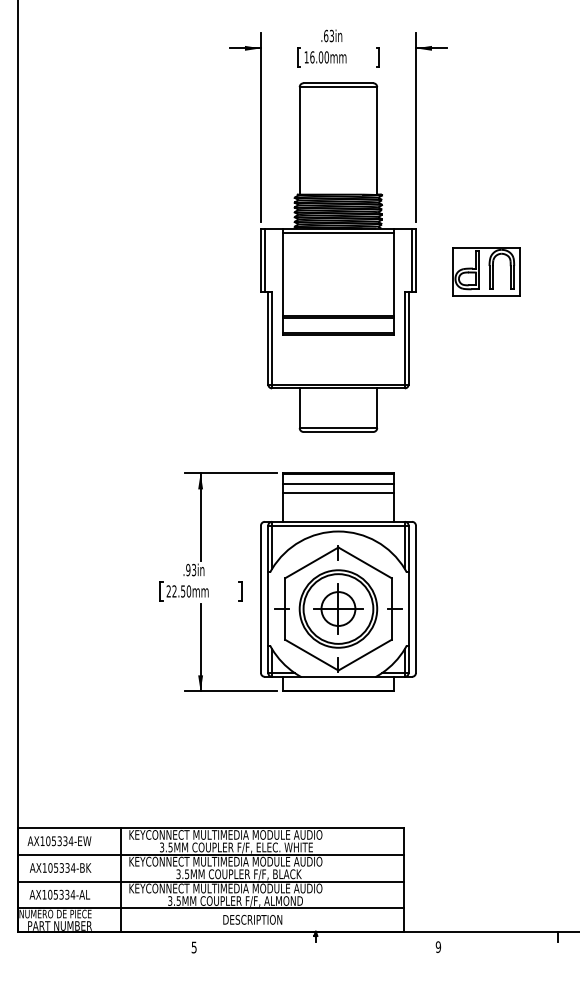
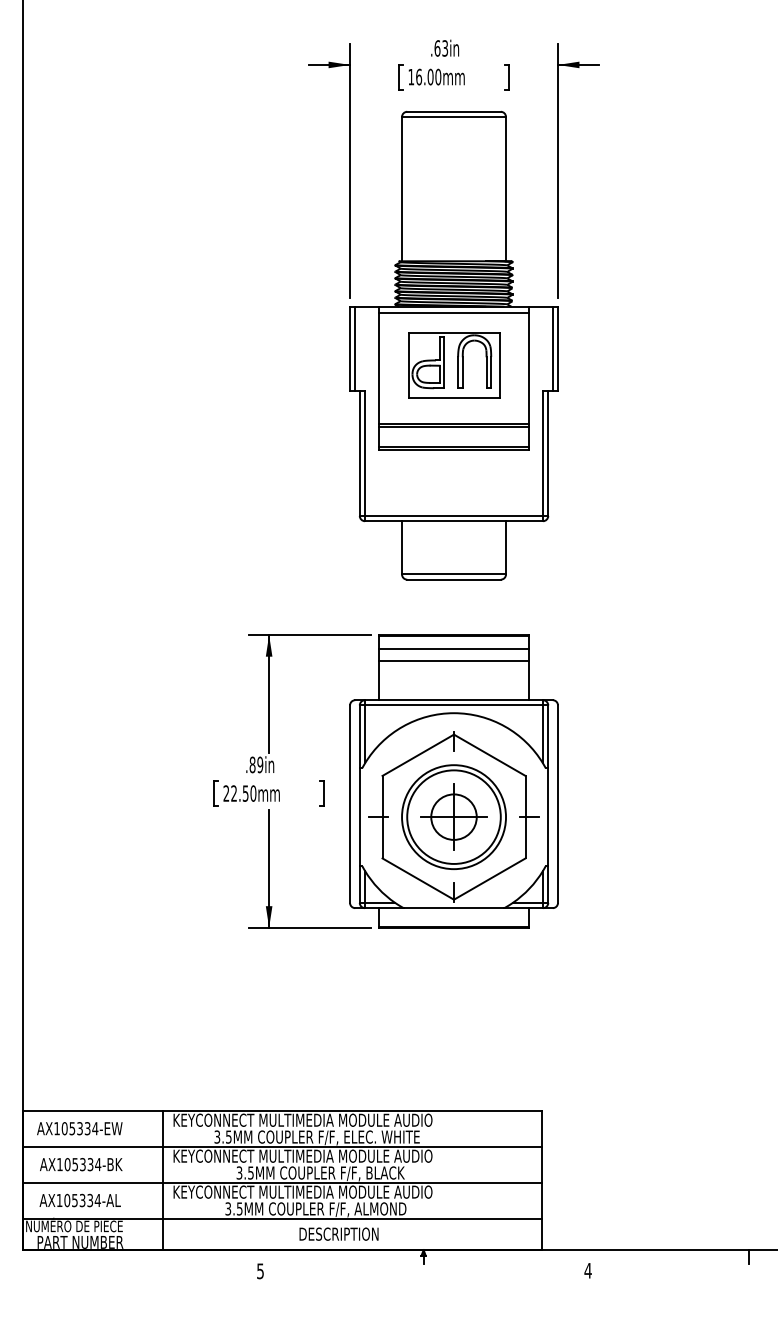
part: (486, 271) -> (454, 364), moved
text: (191, 570) -> (256, 765), .93in -> .89in
text: (438, 946) -> (588, 1269), 9 -> 4

